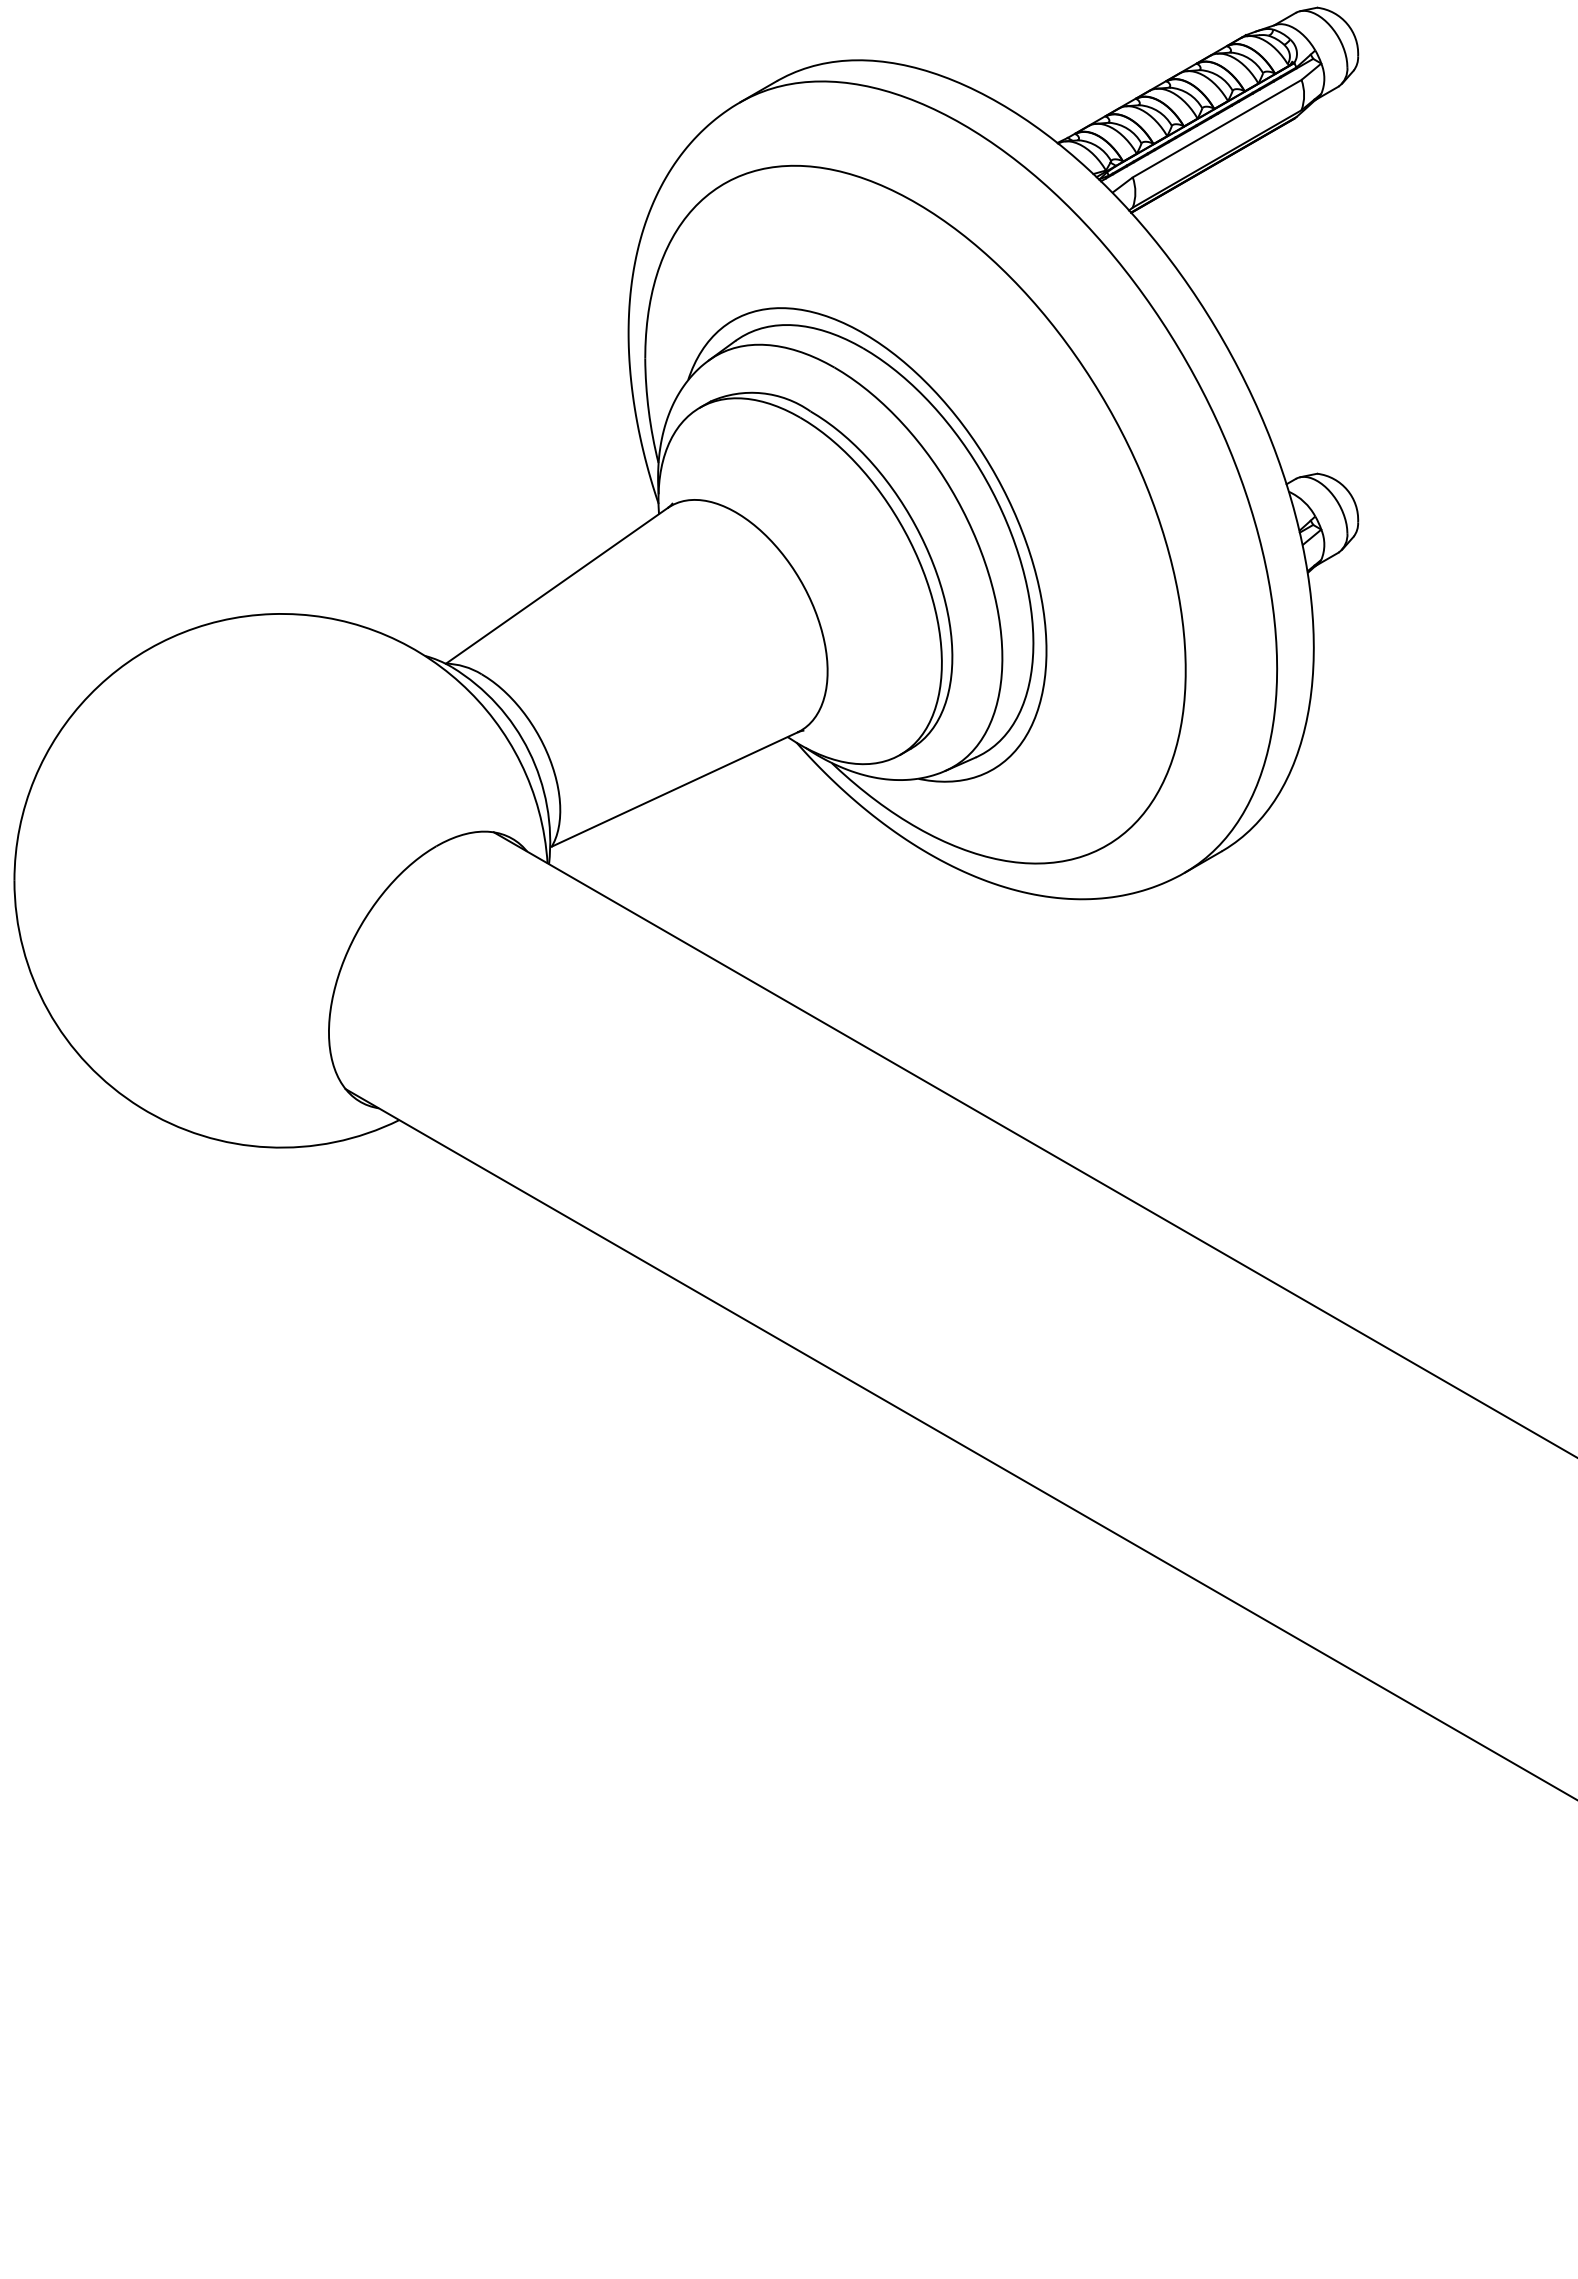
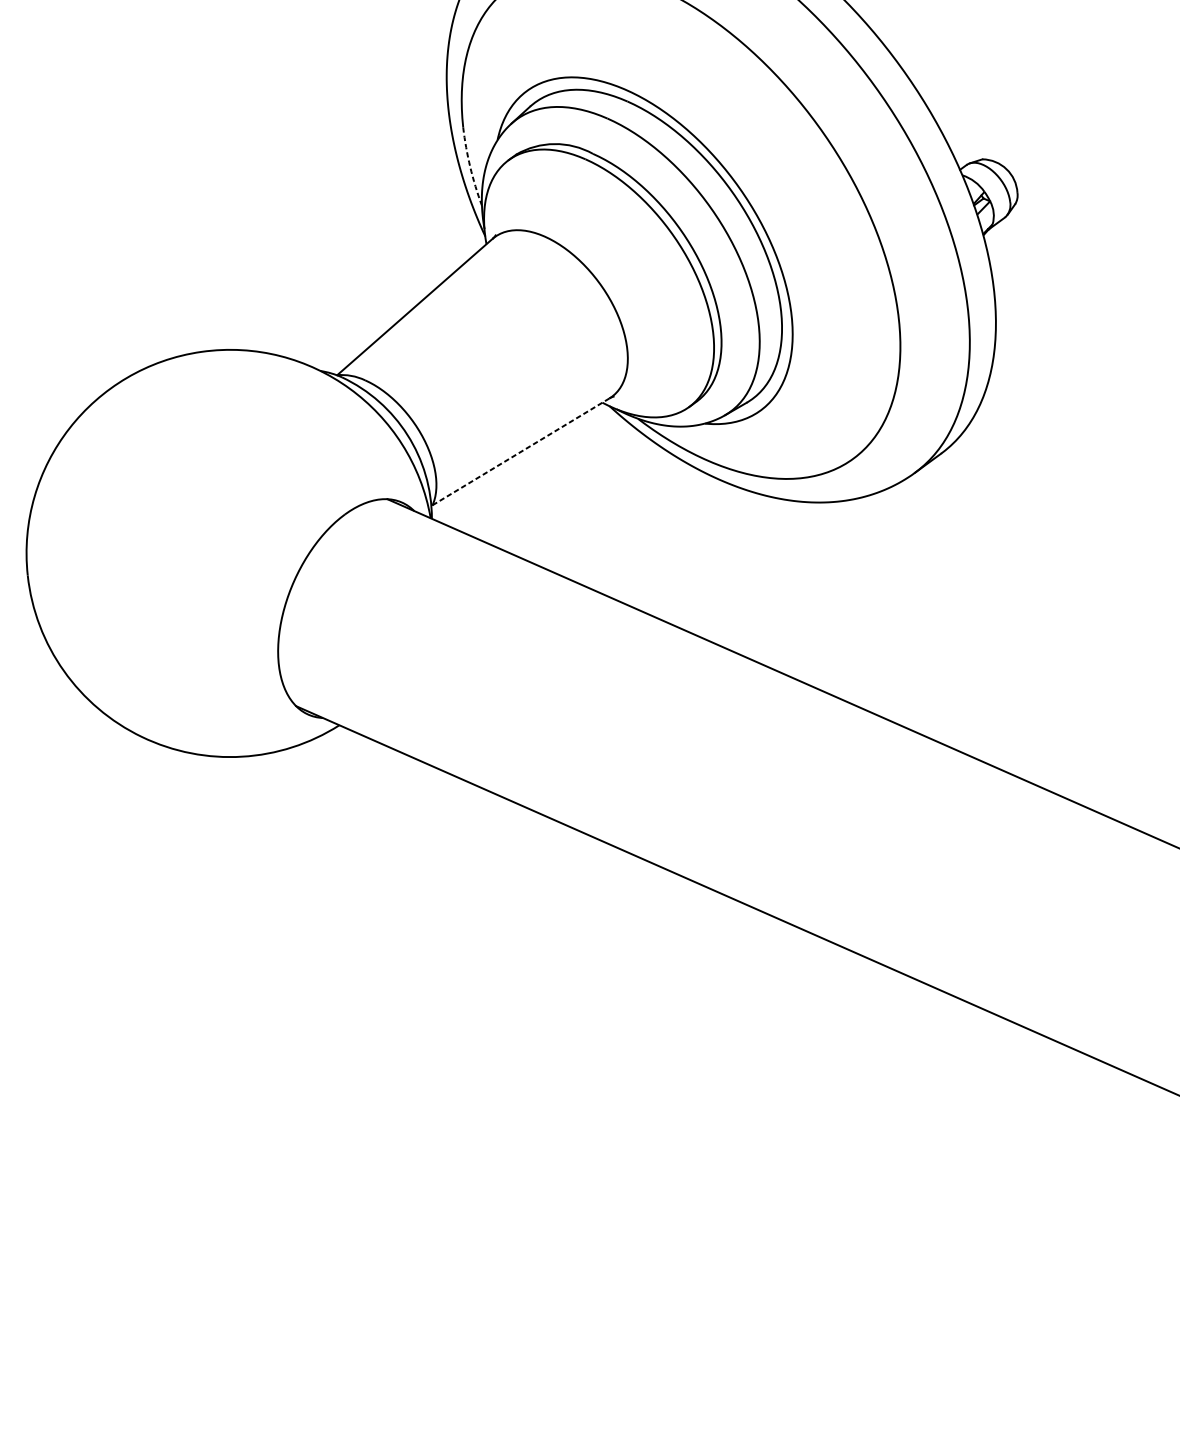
arc: (648, 411) -> (470, 167), solid -> dashed
line: (675, 789) -> (521, 451), solid -> dashed

